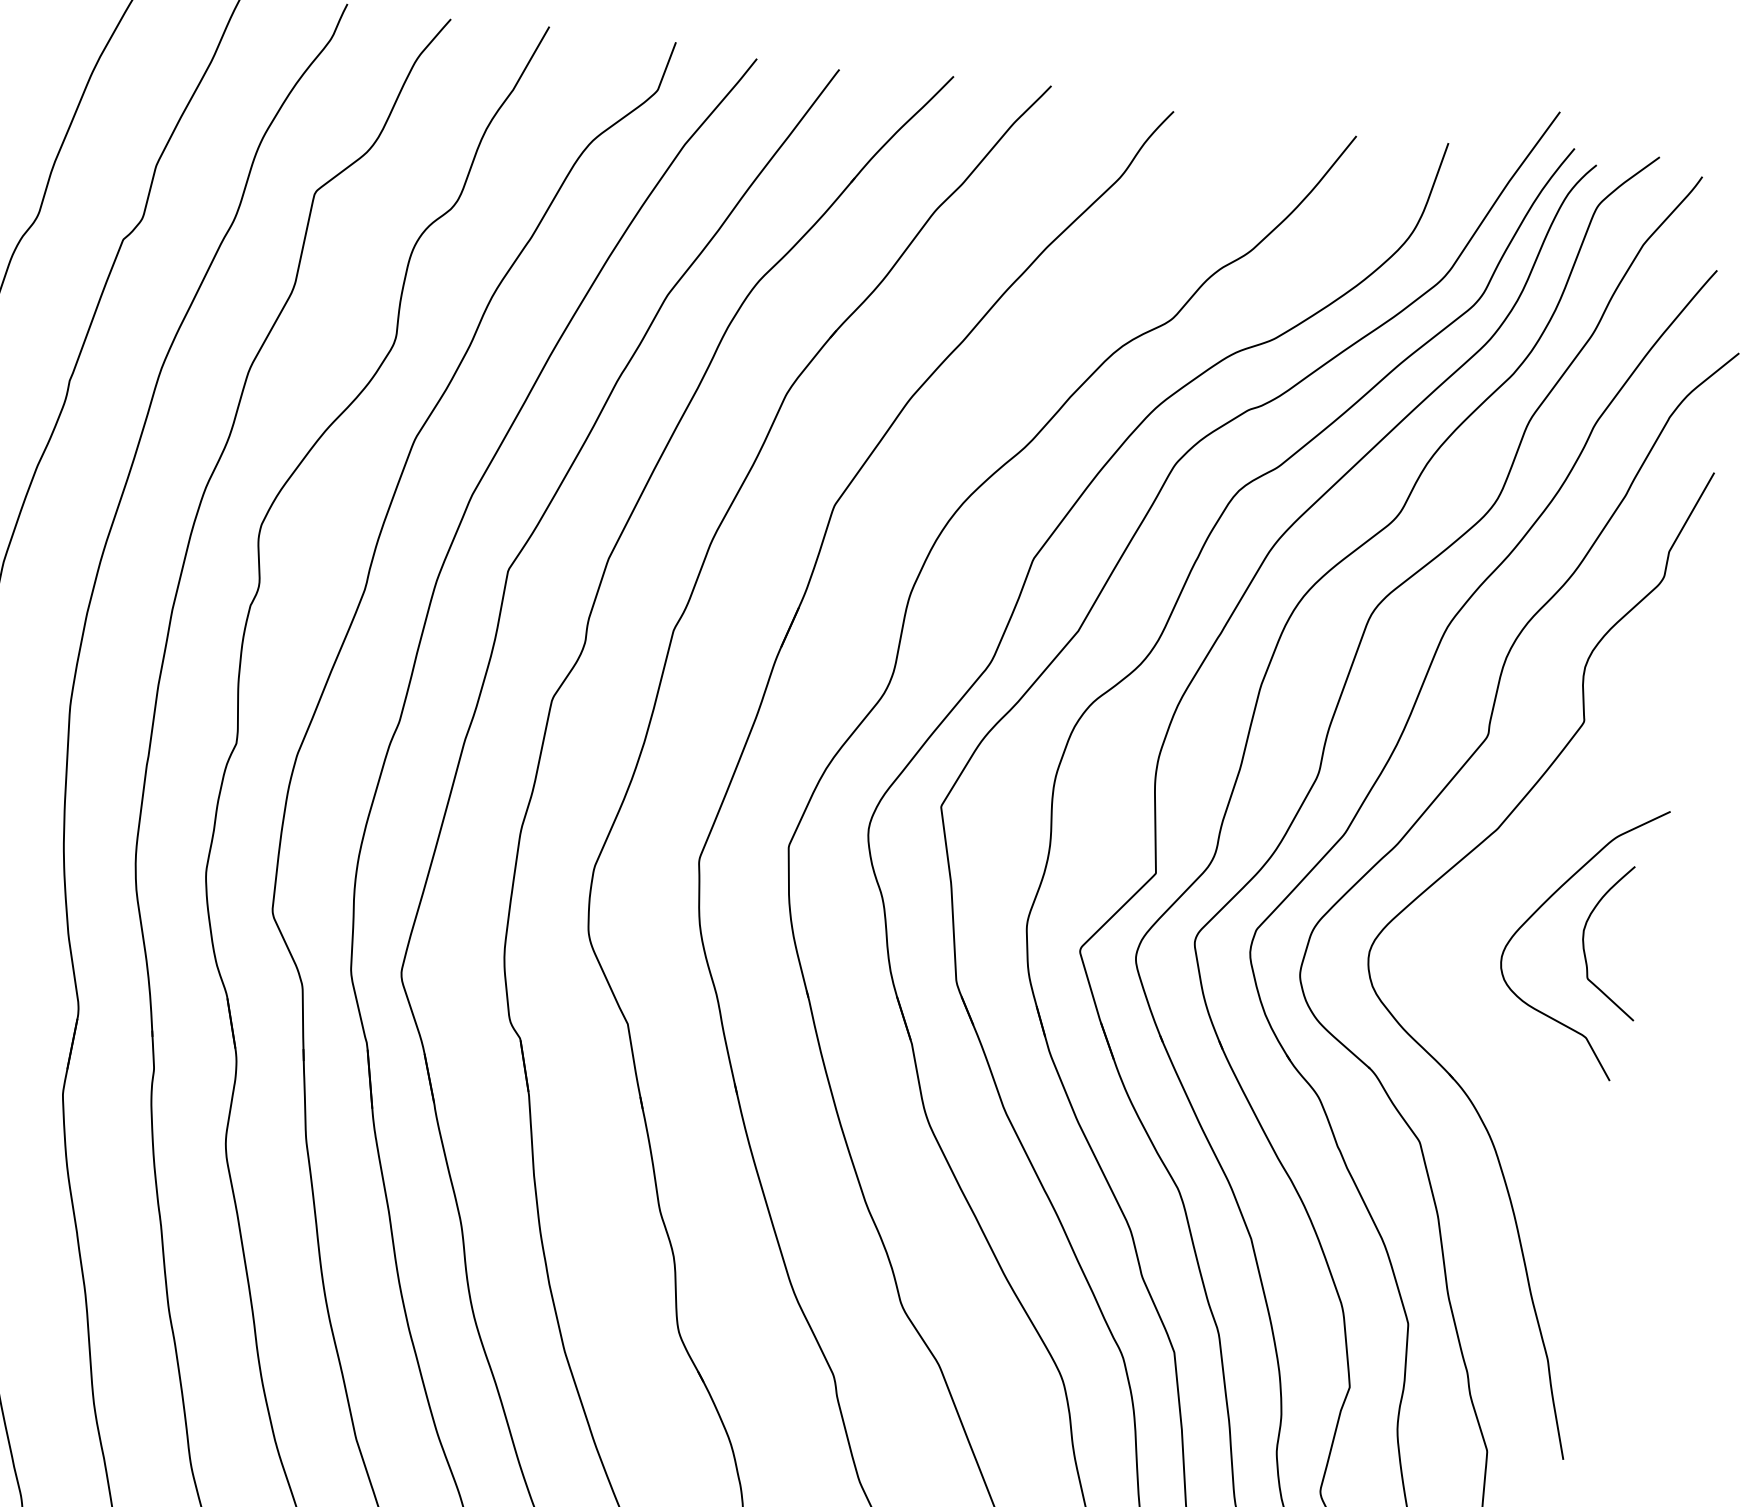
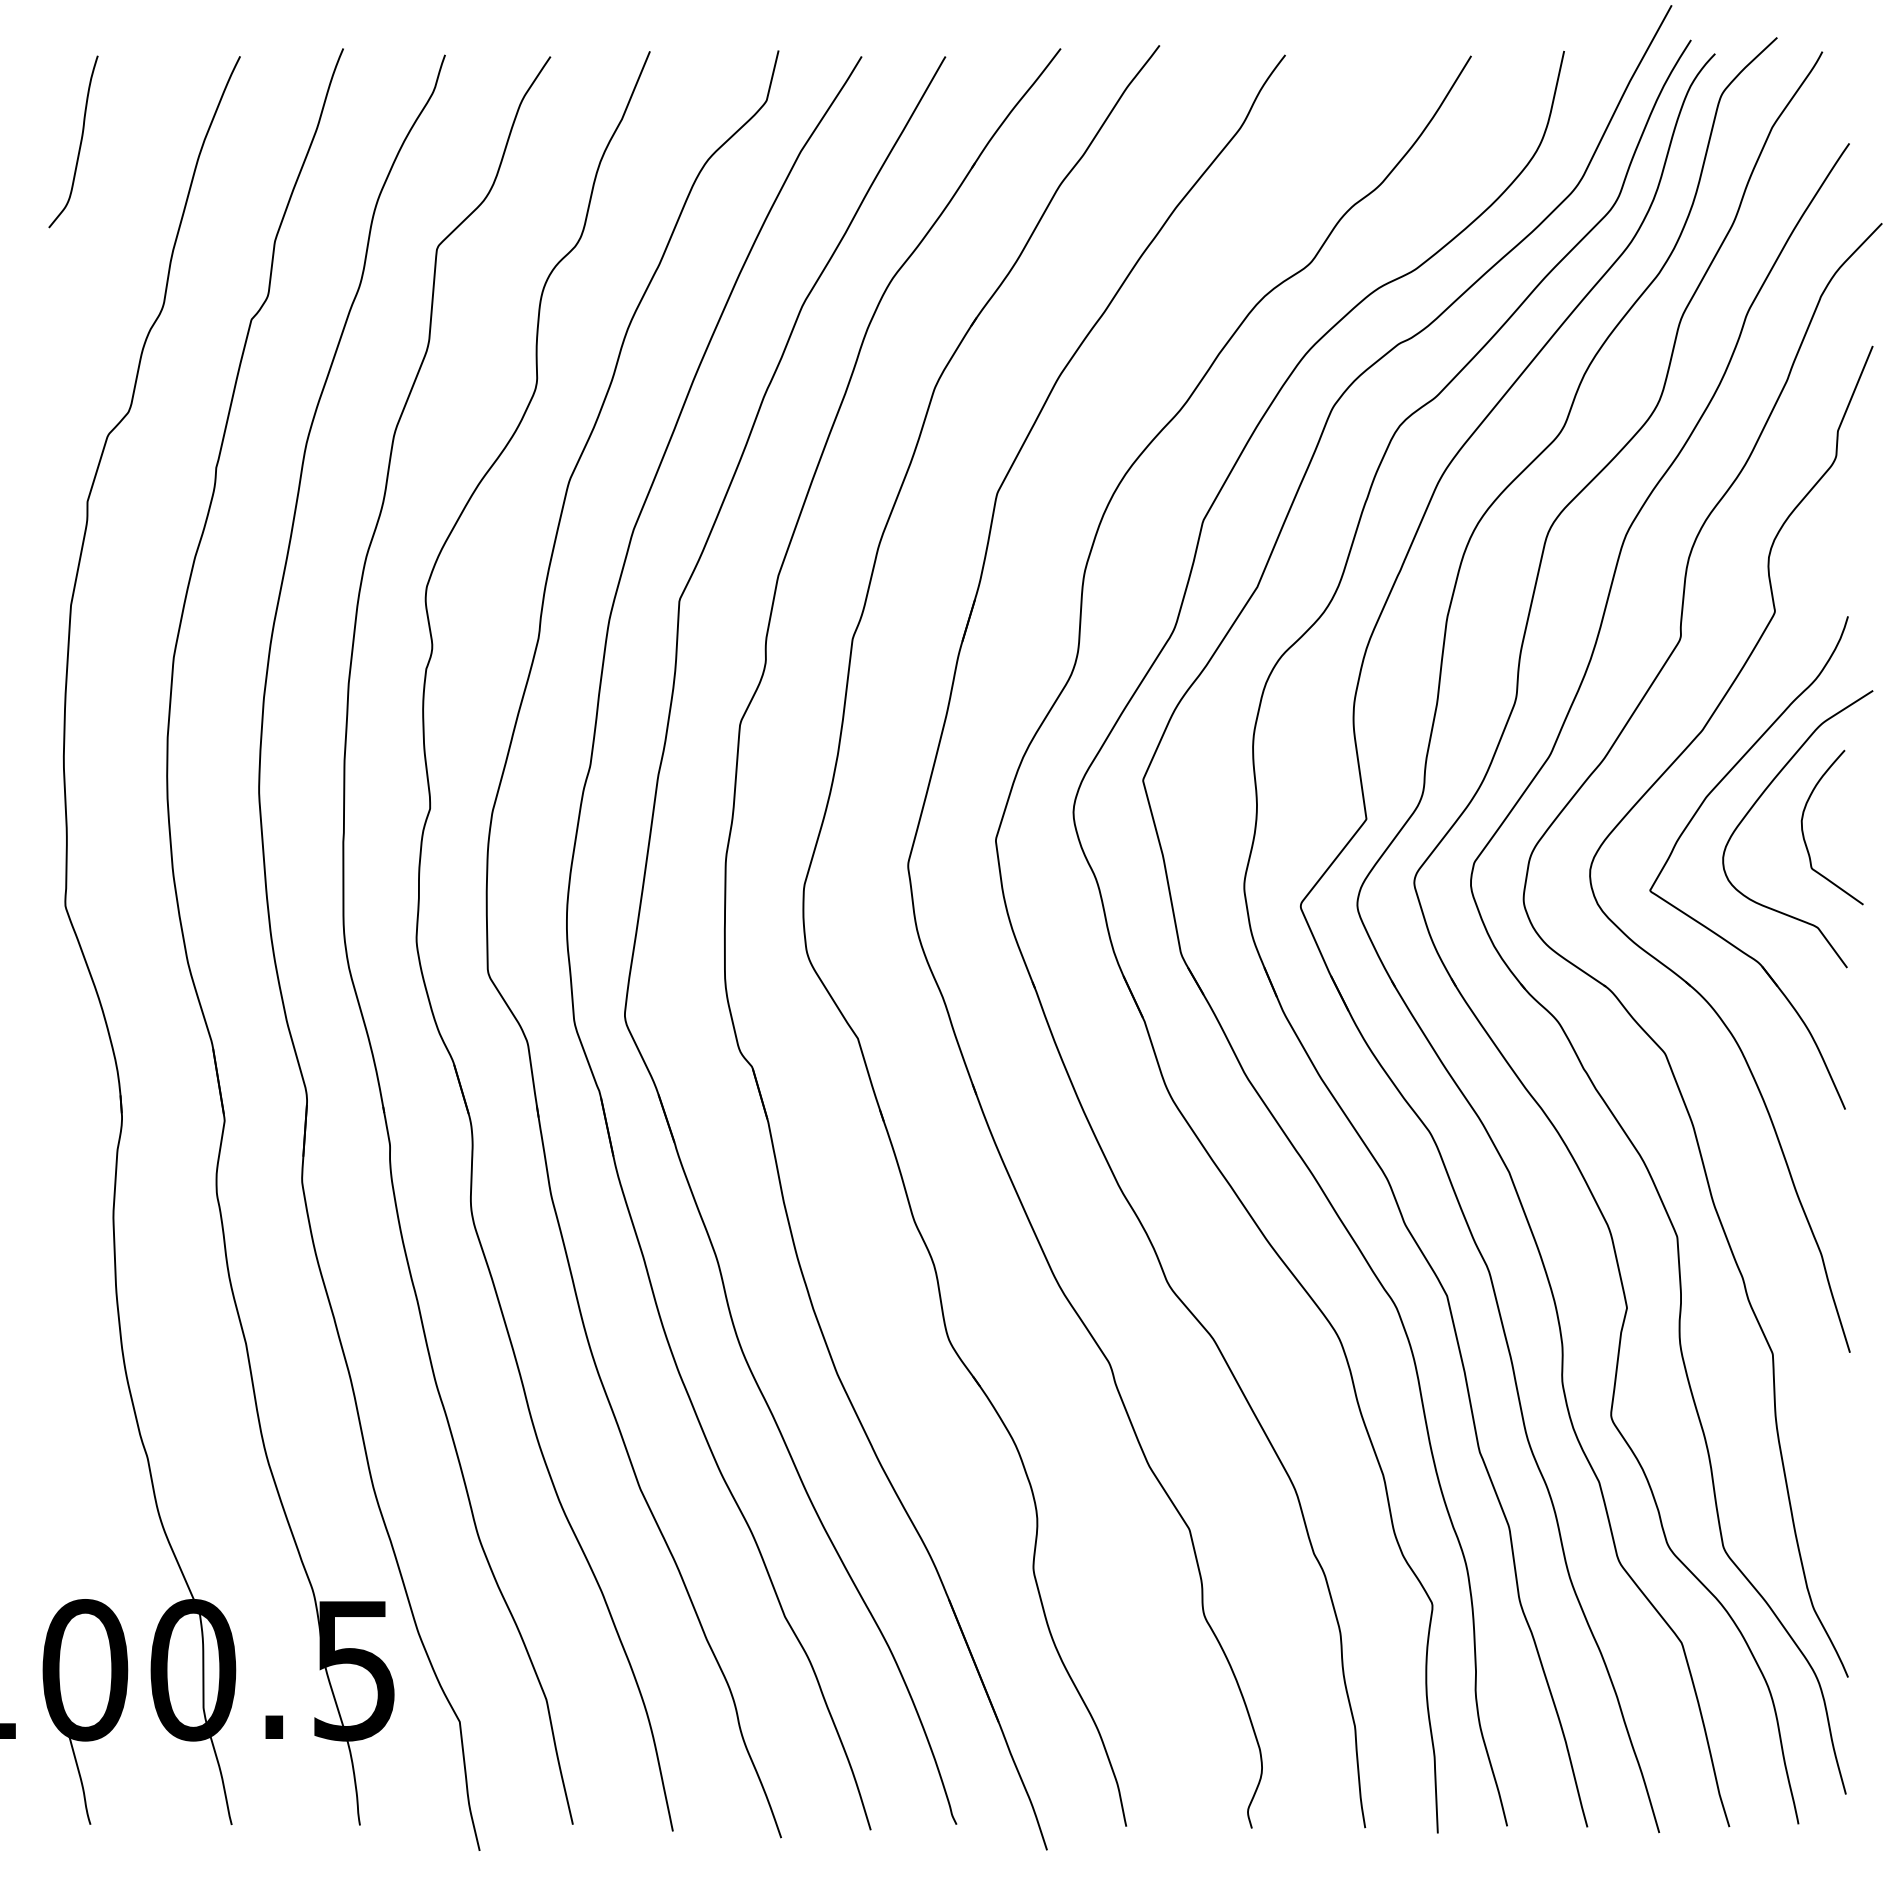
part: (1472, 919) -> (1689, 824), added

